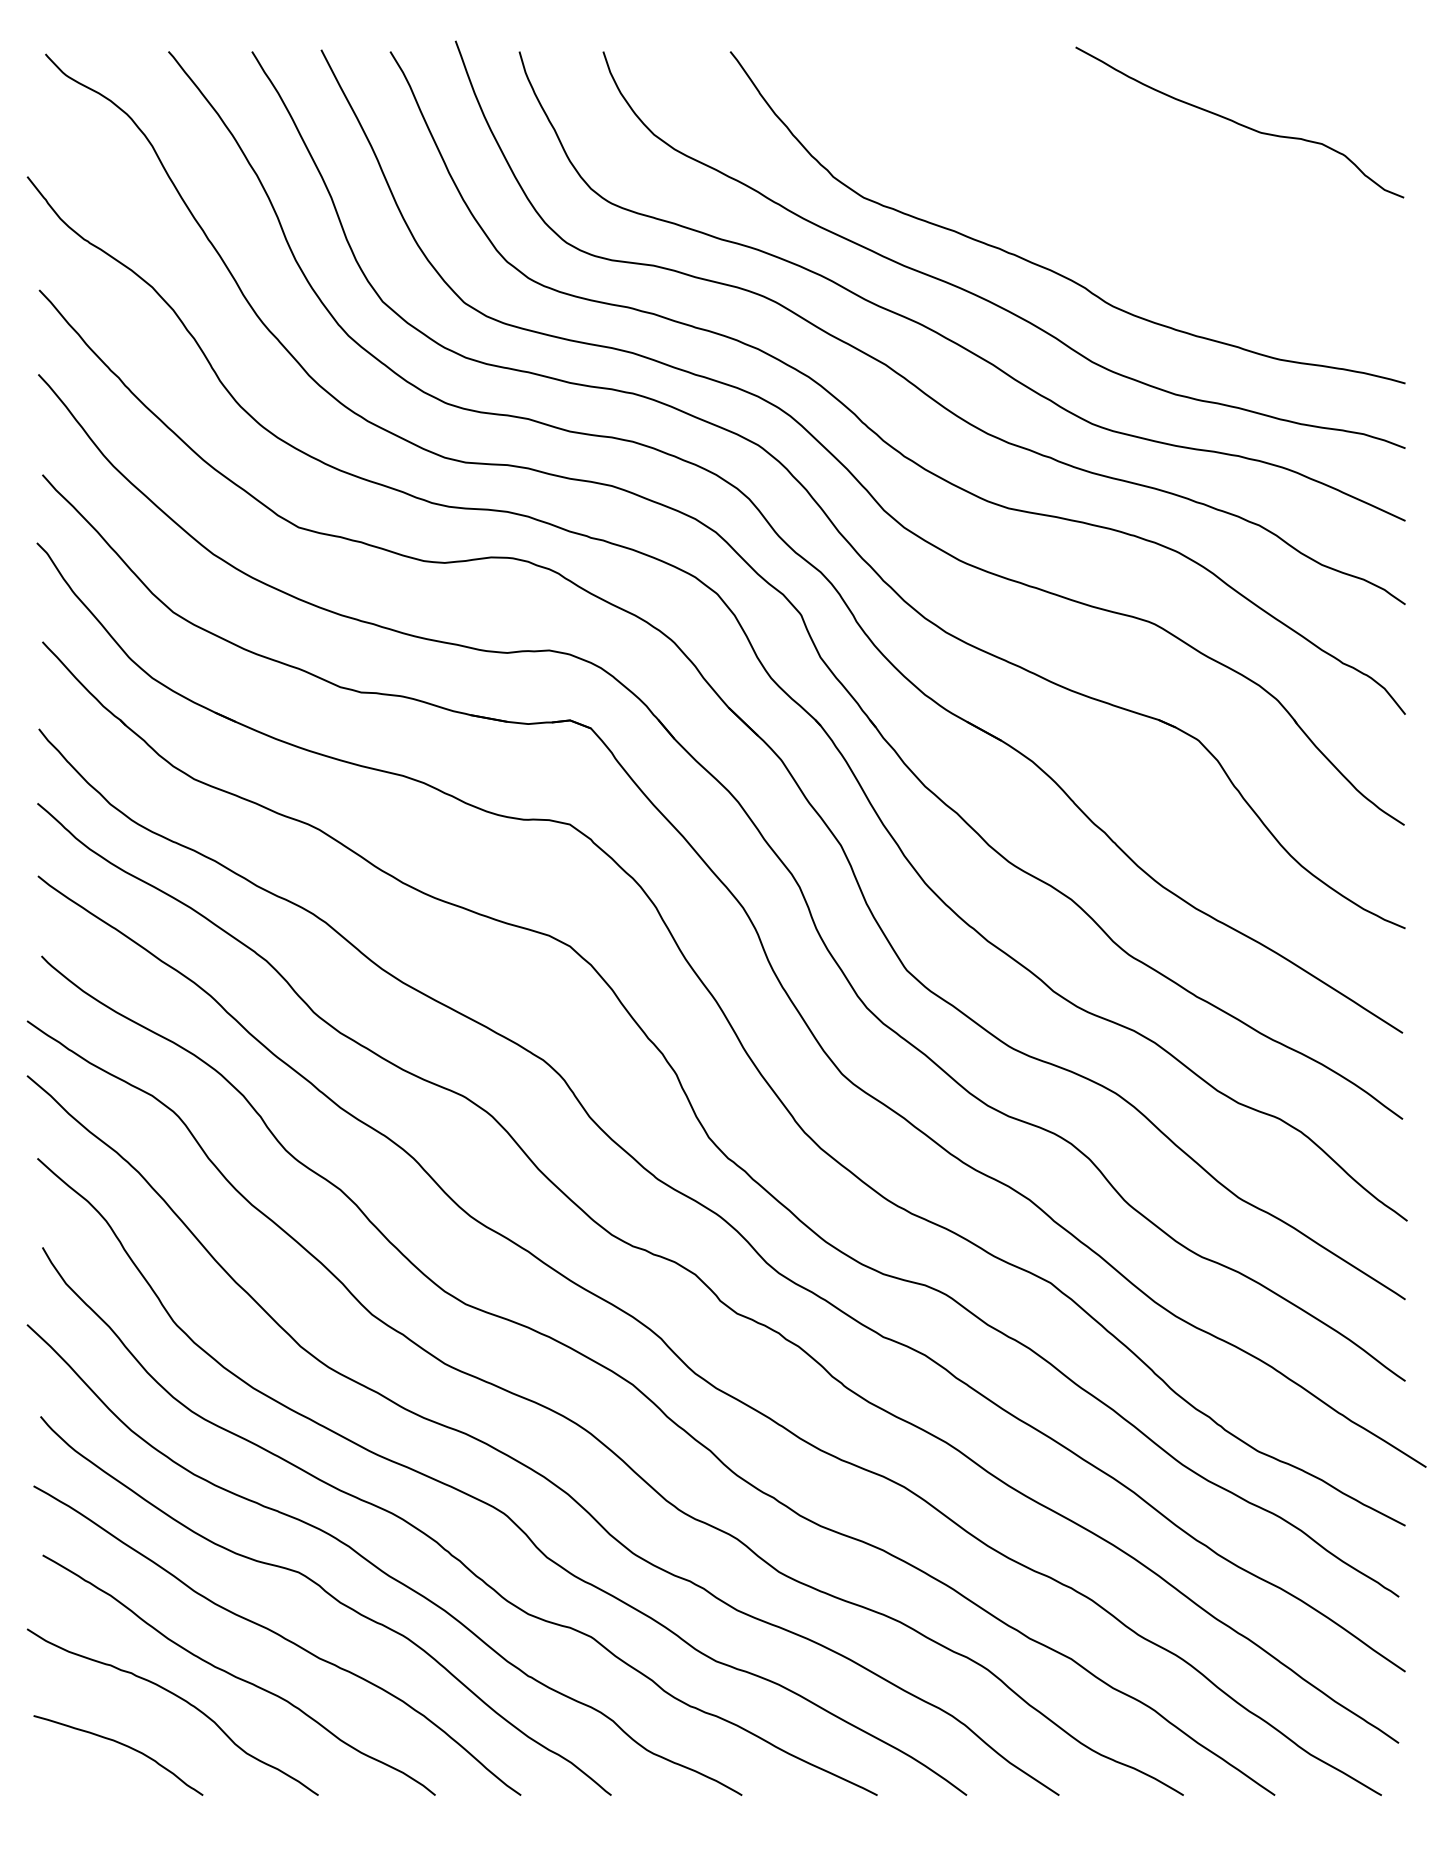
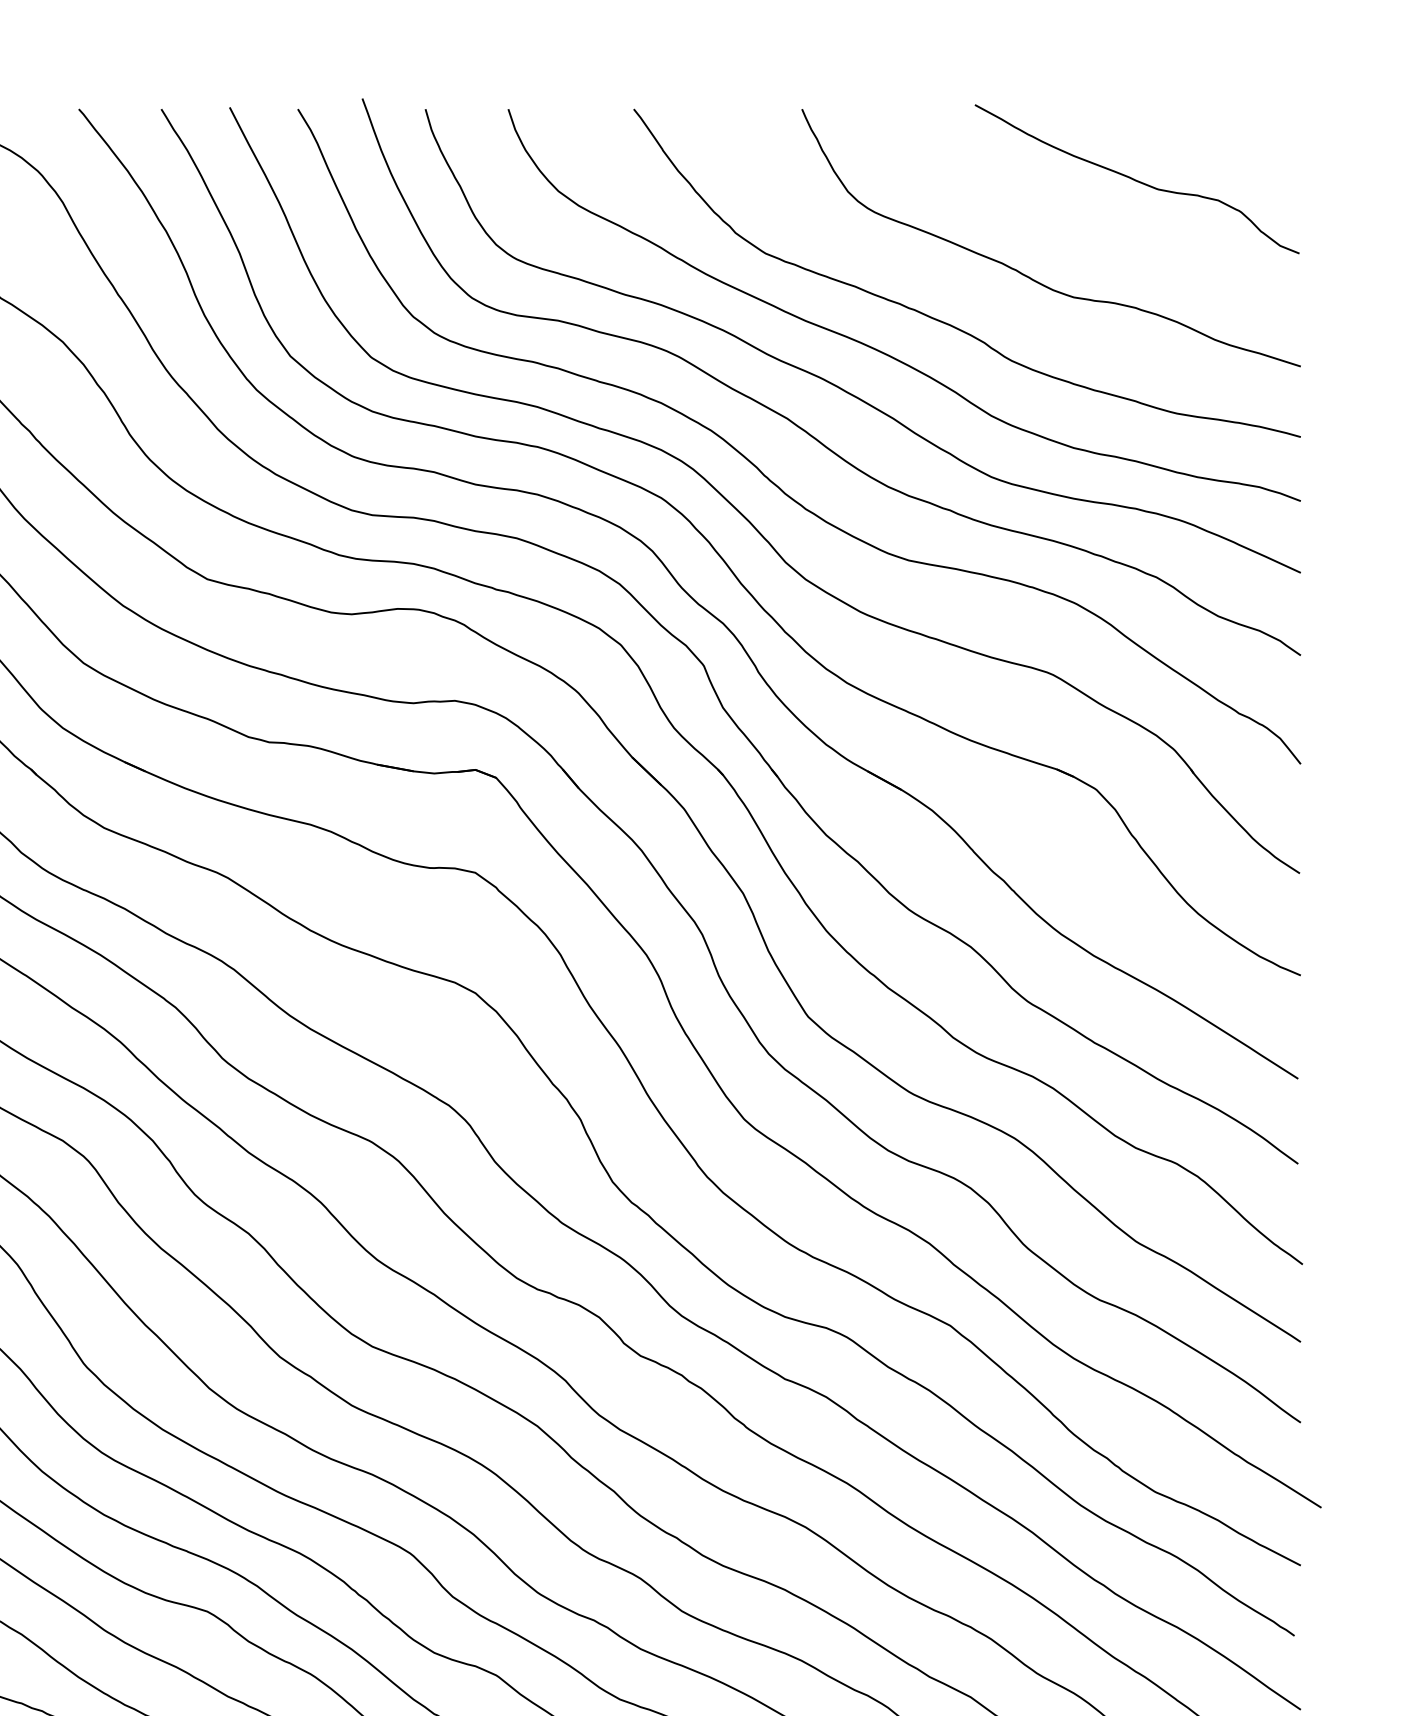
curve: (1131, 221) -> (1030, 277), added

